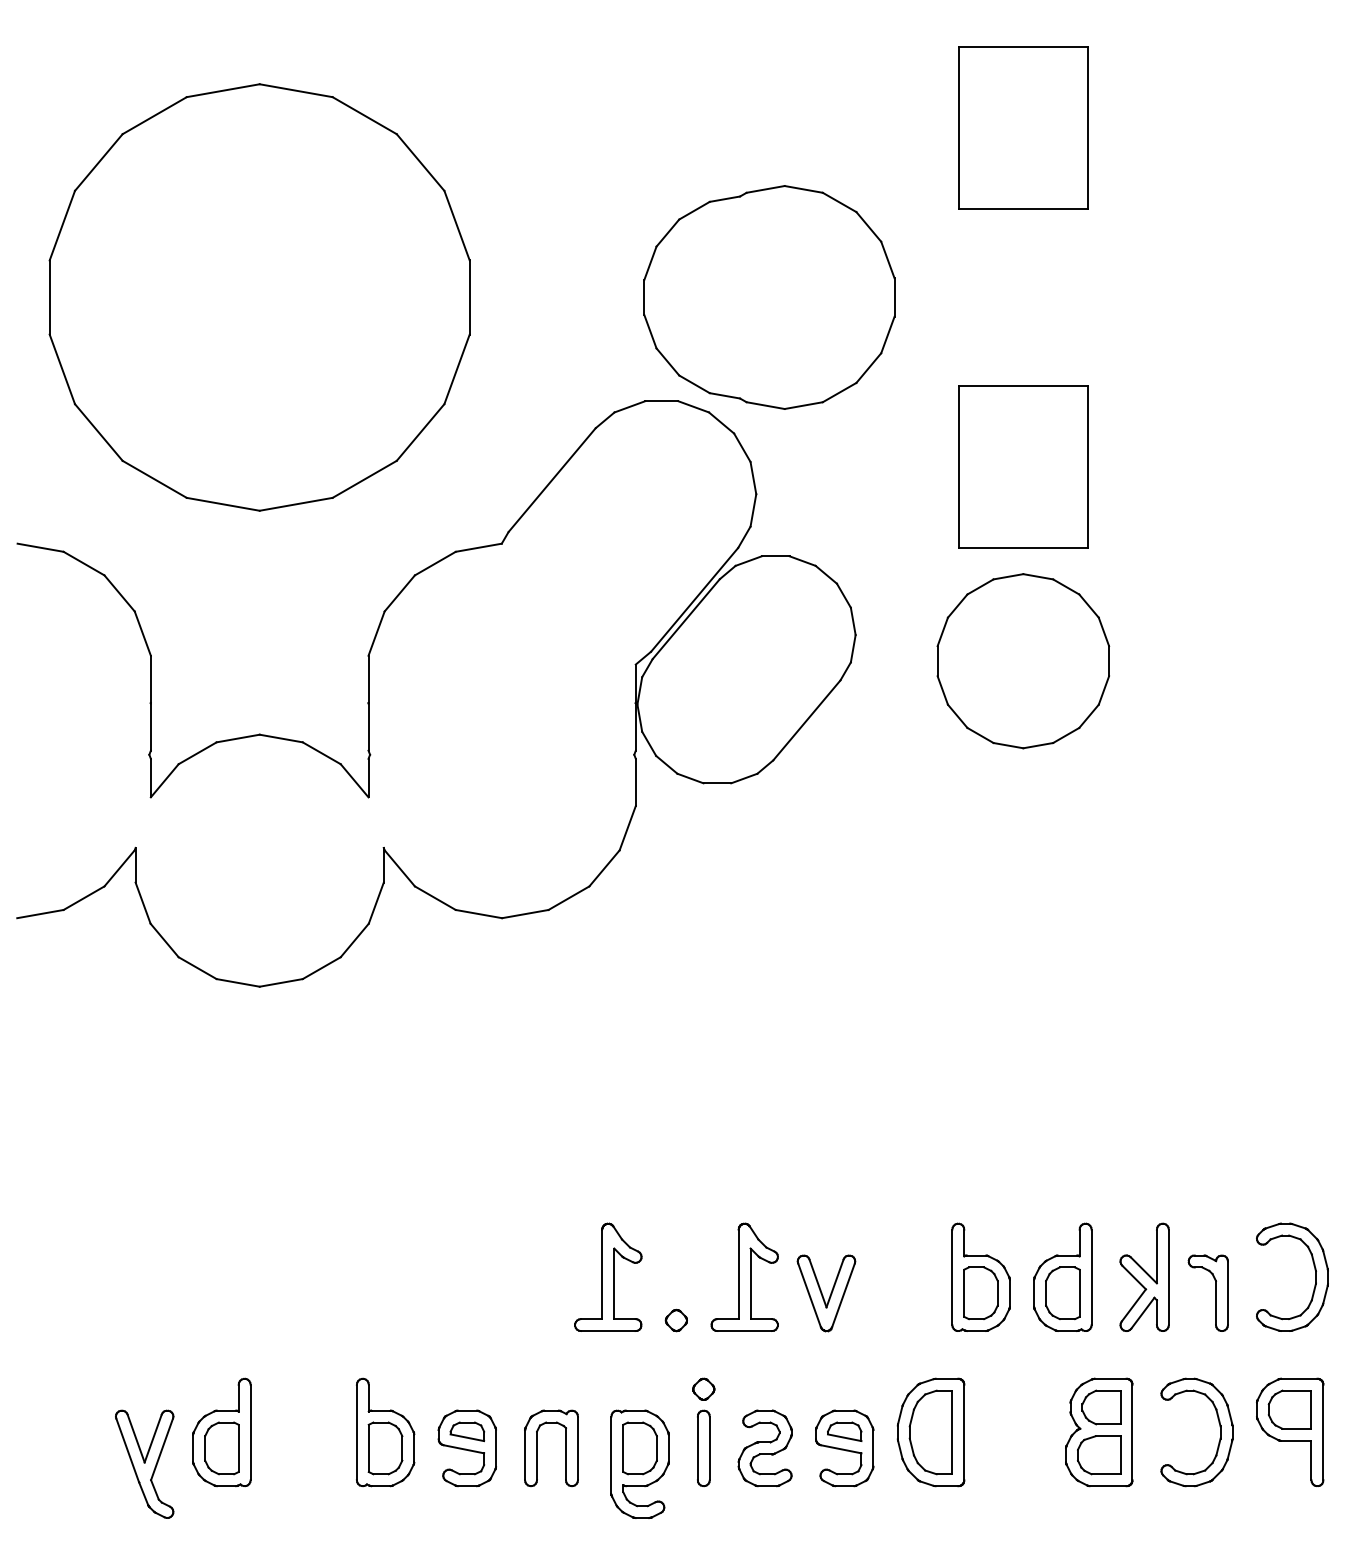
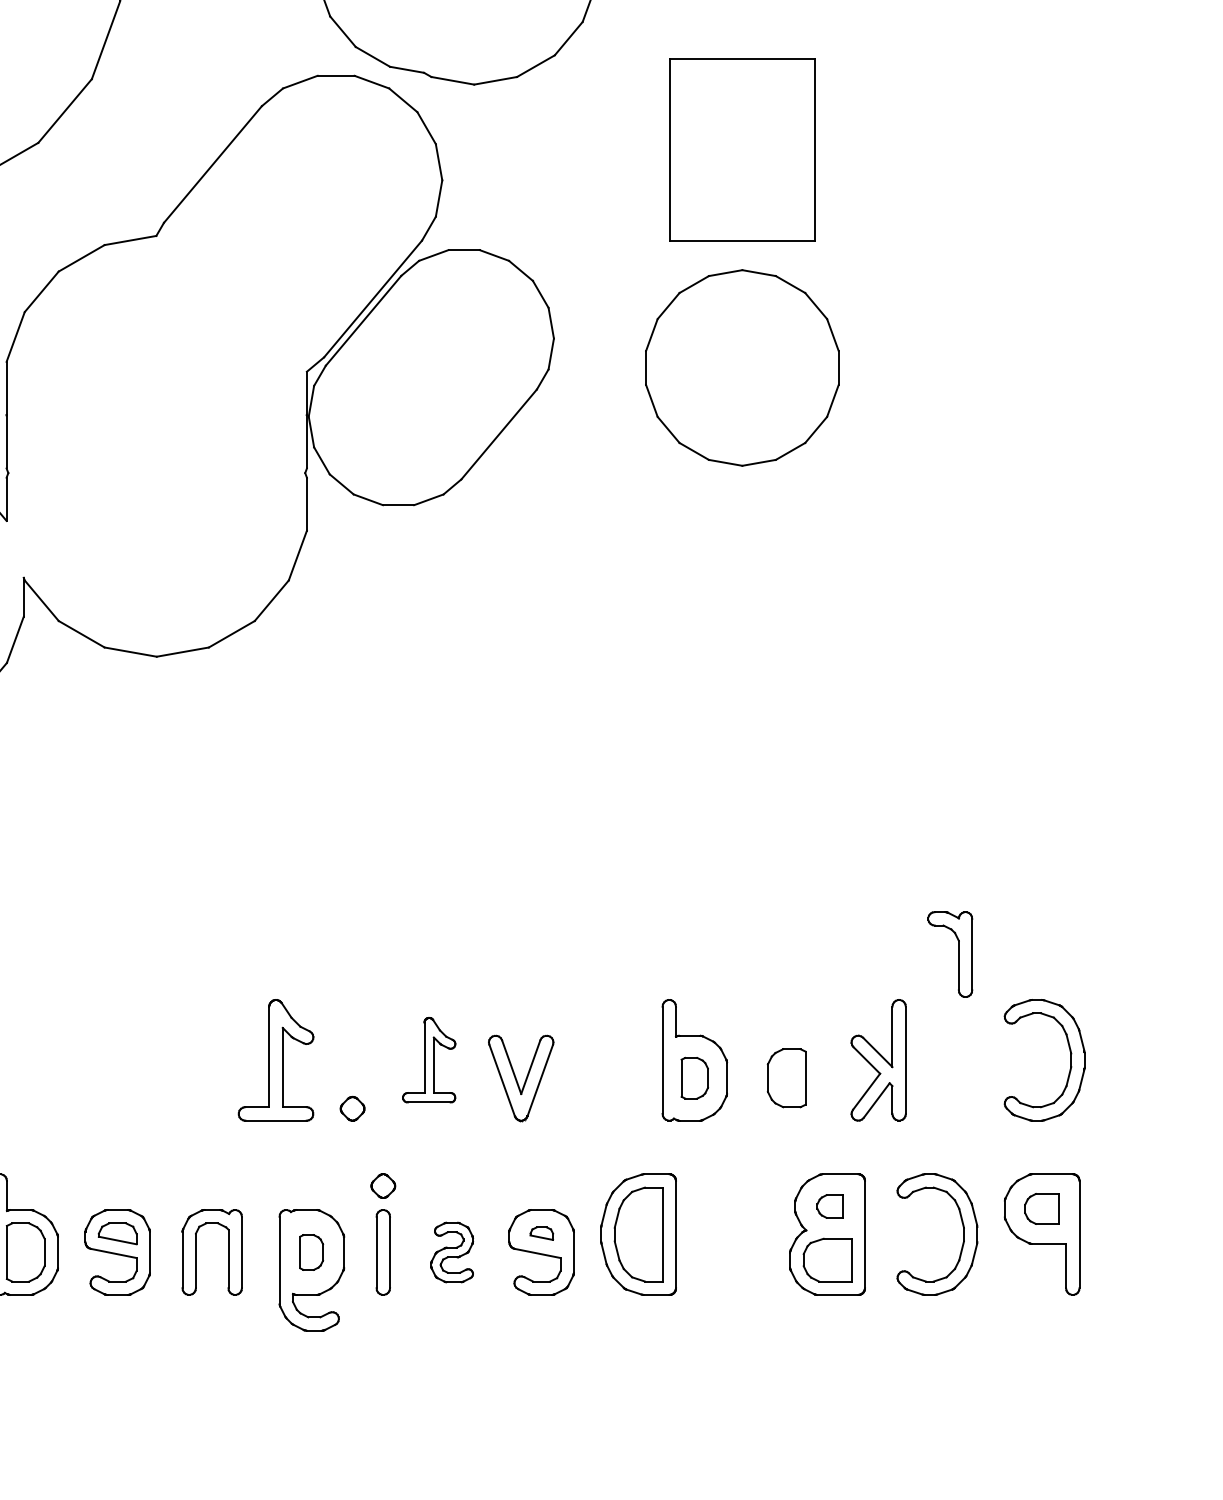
part: (744, 1276) -> (429, 1059), size x0.7
part: (1062, 1276) -> (786, 1059), removed
part: (1215, 1292) -> (958, 953), moved
part: (980, 1293) -> (694, 1078), size x0.7
part: (1101, 1407) -> (830, 1206), size x0.6
part: (1289, 1409) -> (1041, 1208), size x0.7
part: (844, 1431) -> (541, 1233), size x0.6
part: (639, 1448) -> (311, 1252), size x0.6
part: (764, 1448) -> (451, 1252), size x0.7

